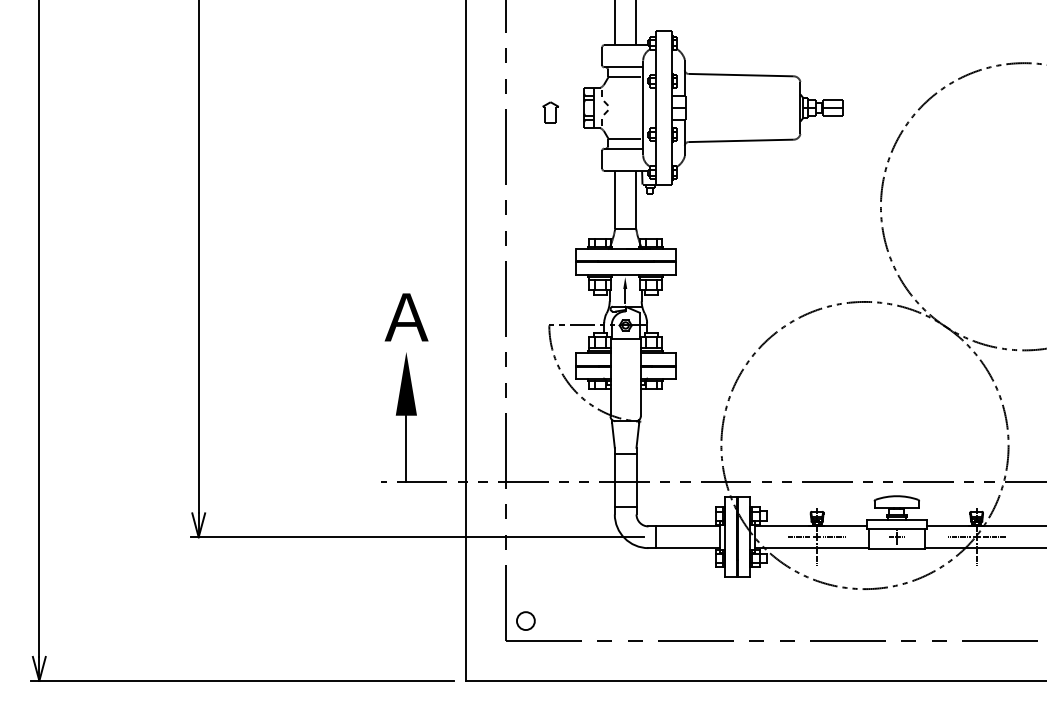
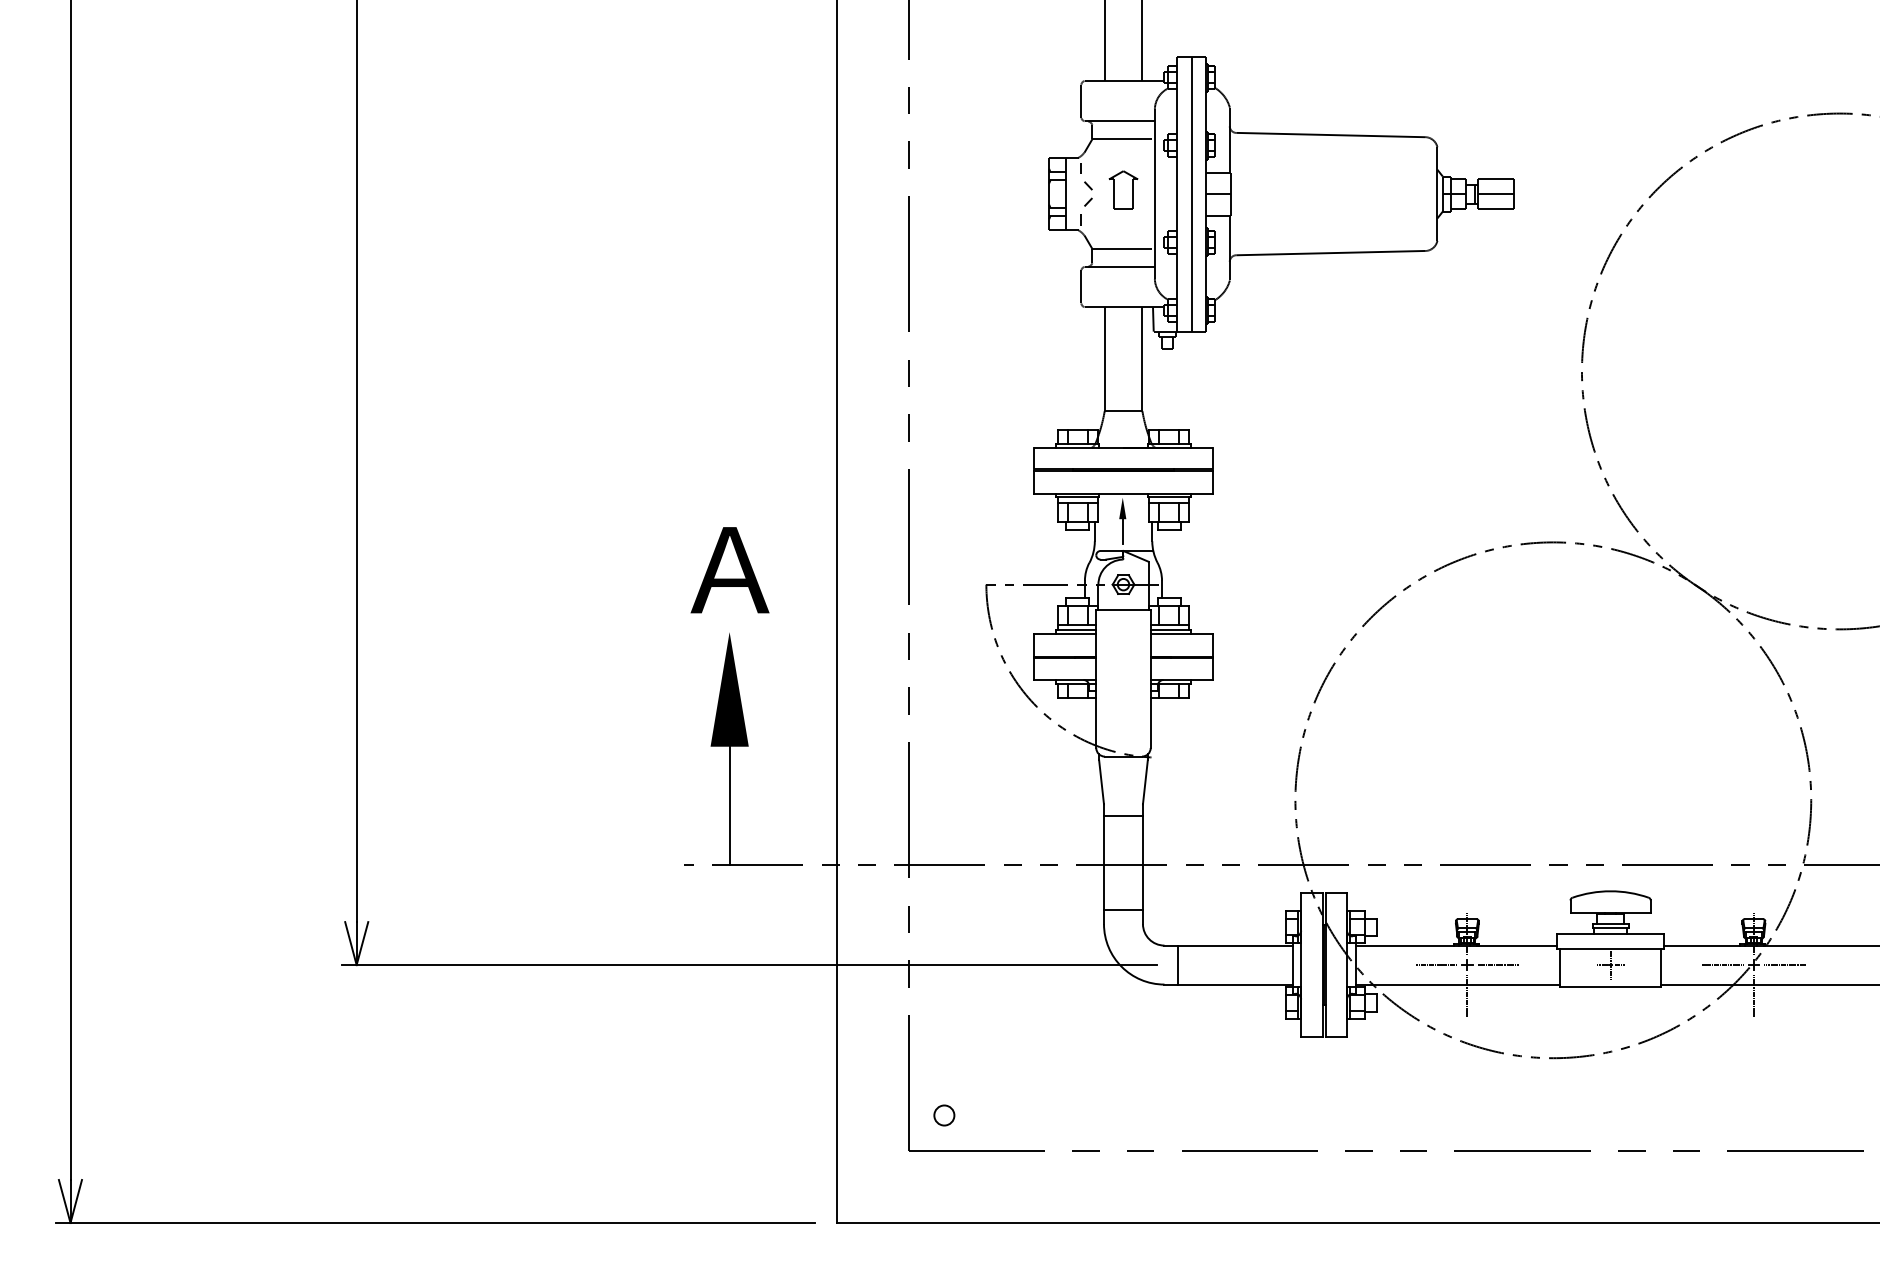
line: (663, 107) -> (1191, 193), added
part: (550, 112) -> (1123, 189), moved
circle: (525, 620) -> (943, 1114), size x0.62

